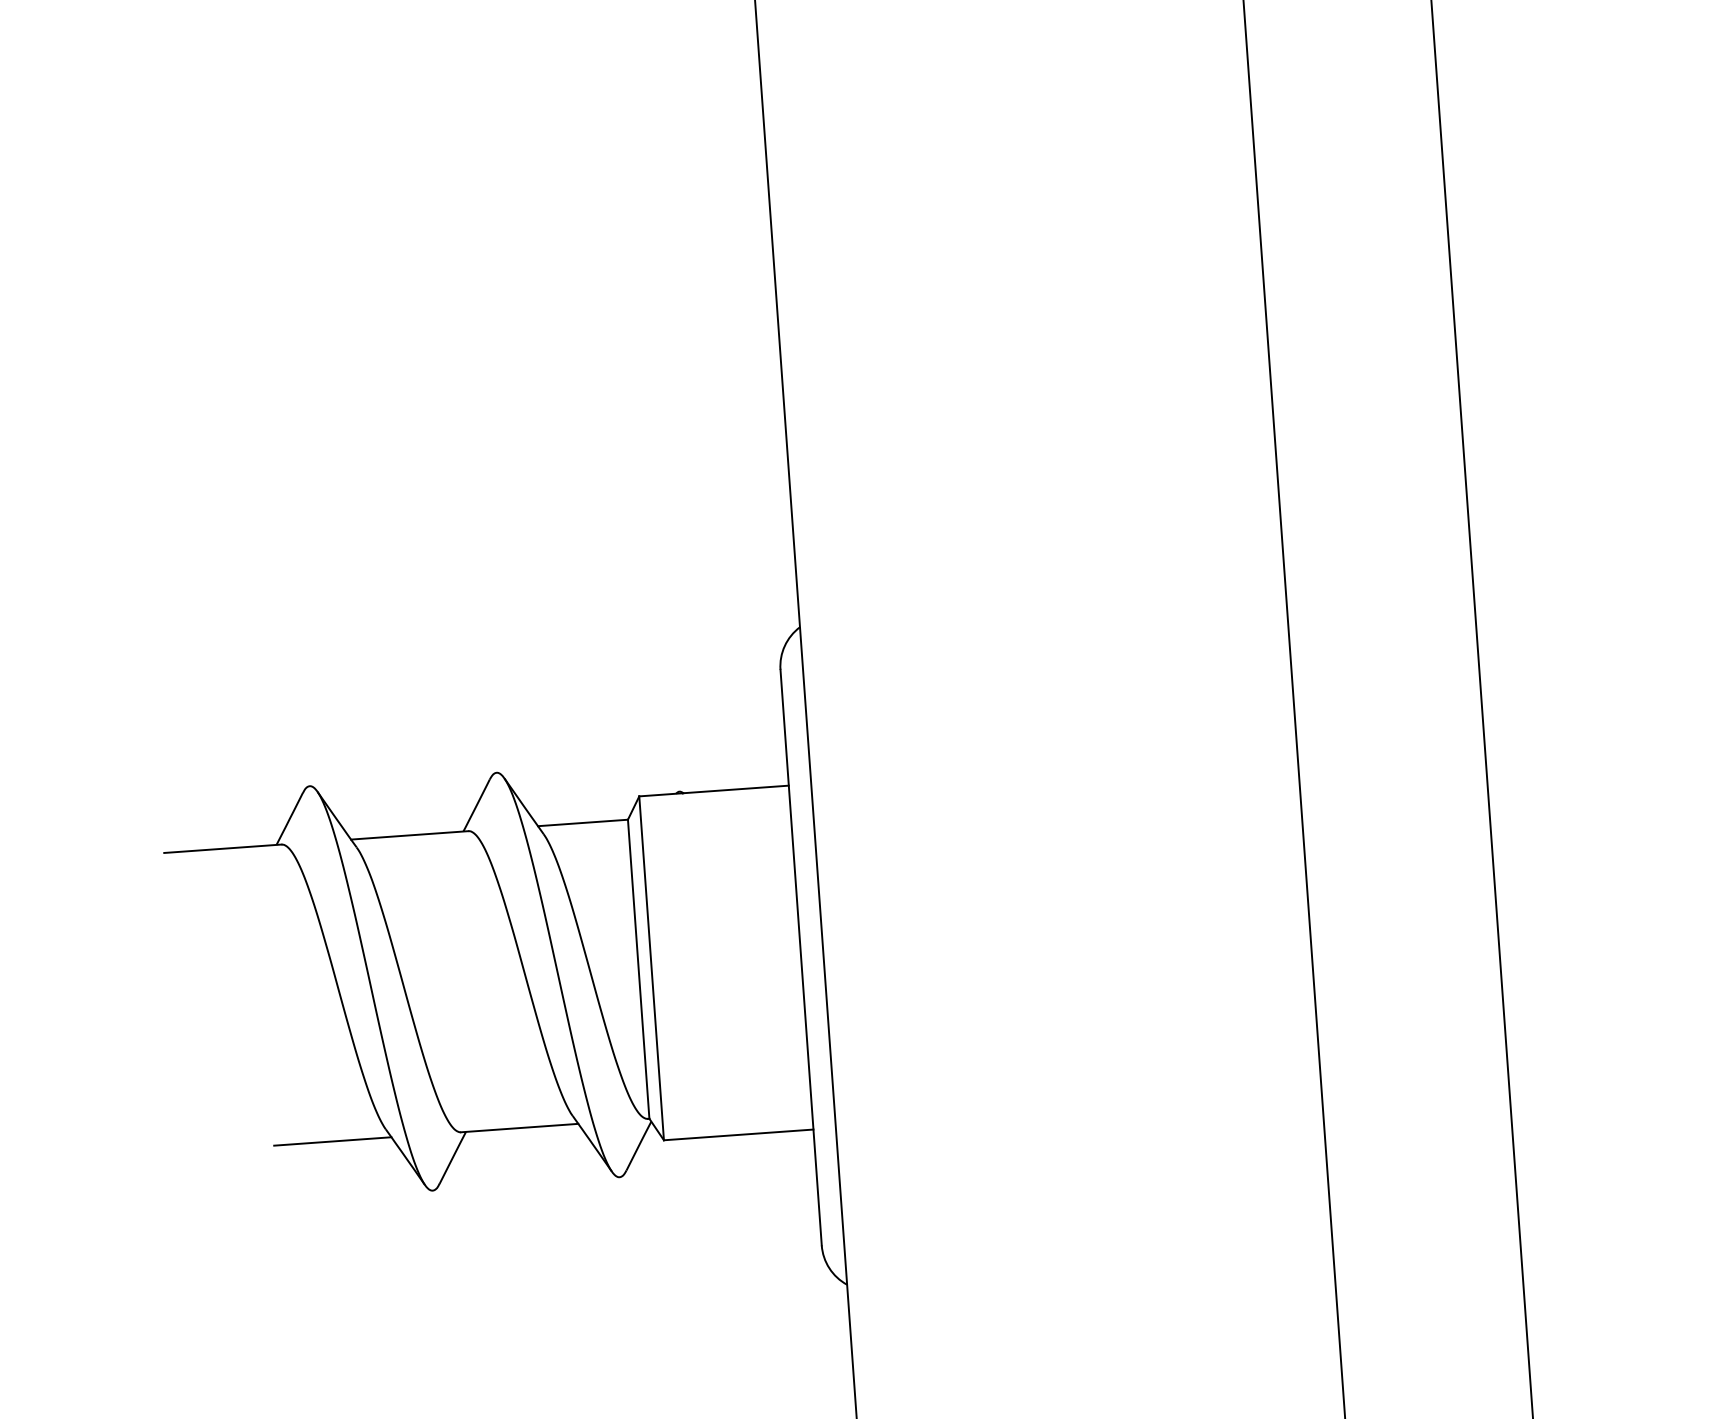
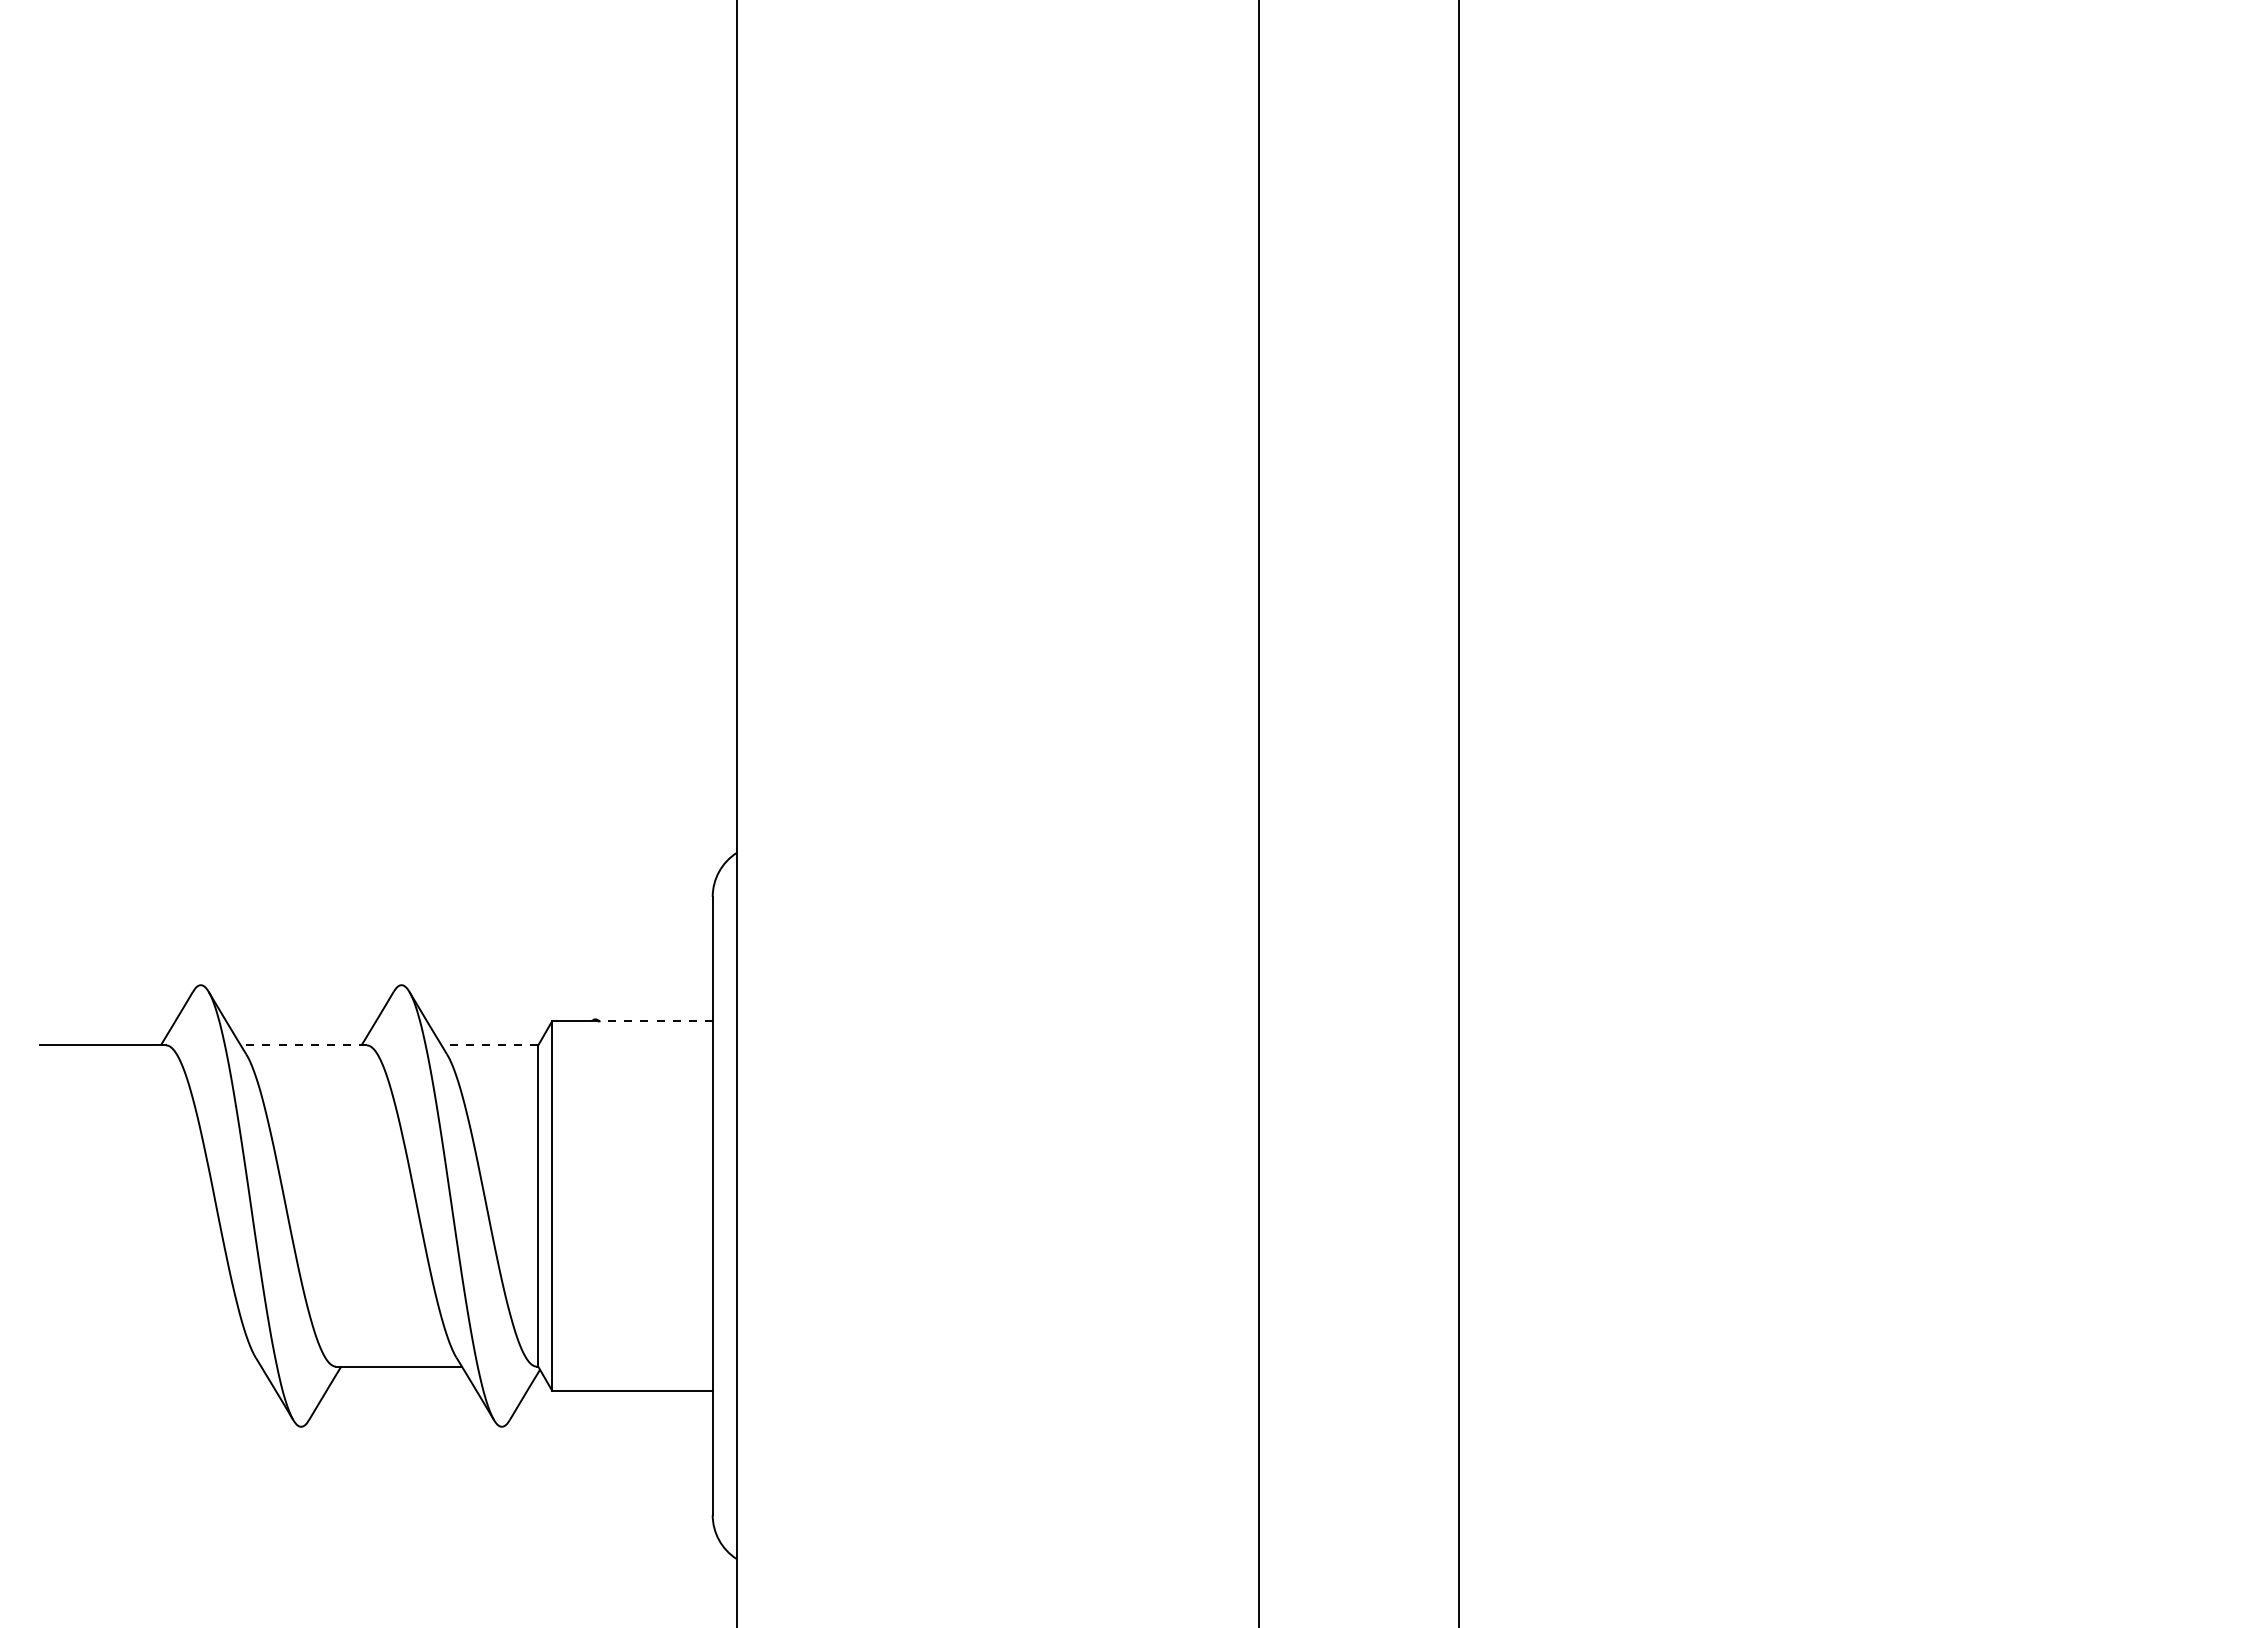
line: (736, 789) -> (656, 1021), solid -> dashed
line: (582, 823) -> (489, 1045), solid -> dashed
line: (409, 835) -> (303, 1045), solid -> dashed
line: (333, 1141) -> (198, 1366), removed

